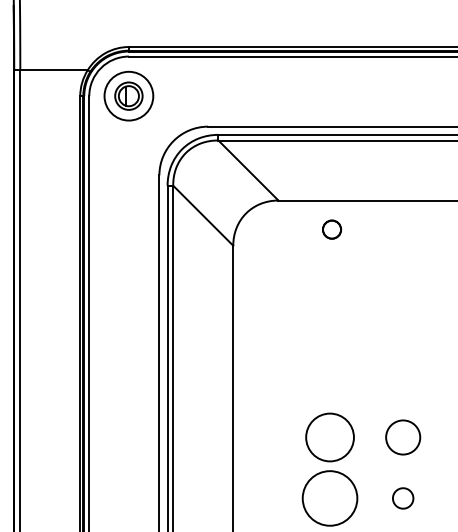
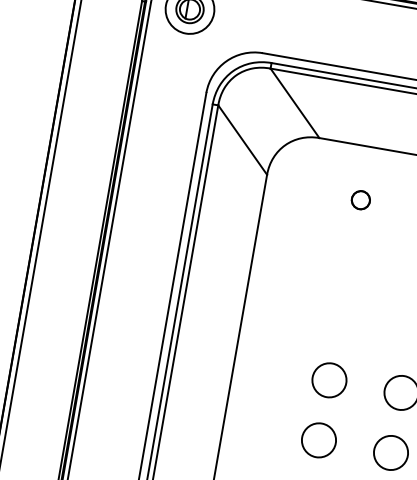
circle: (332, 229) -> (361, 200), moved
circle: (329, 437) -> (328, 380), size x0.71
circle: (329, 498) -> (318, 440), size x0.62
circle: (403, 498) -> (391, 453), size x1.67

